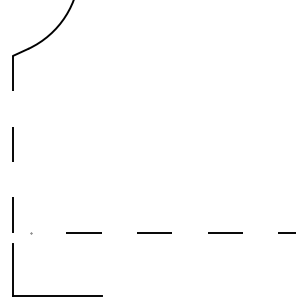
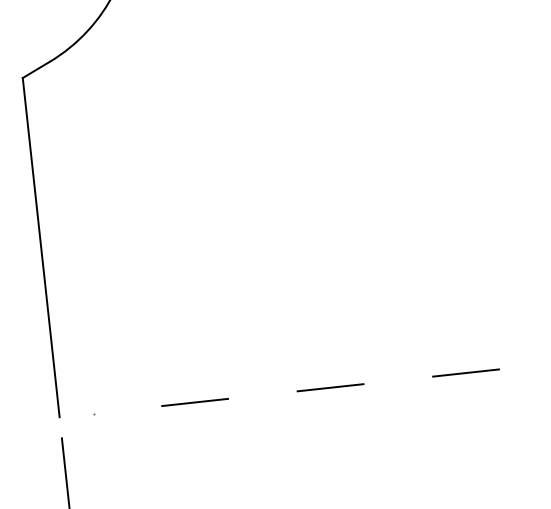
line: (13, 143) -> (41, 246), dashed -> solid

